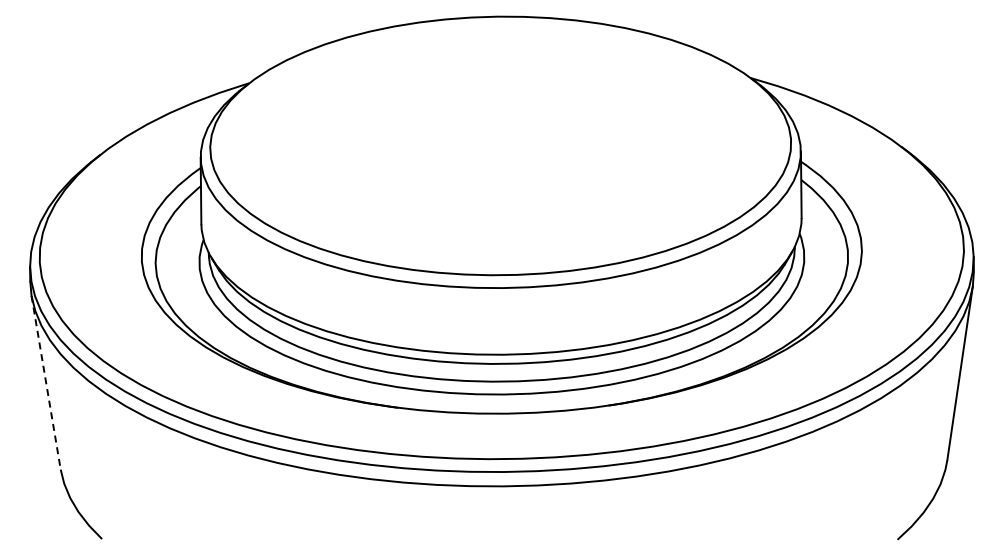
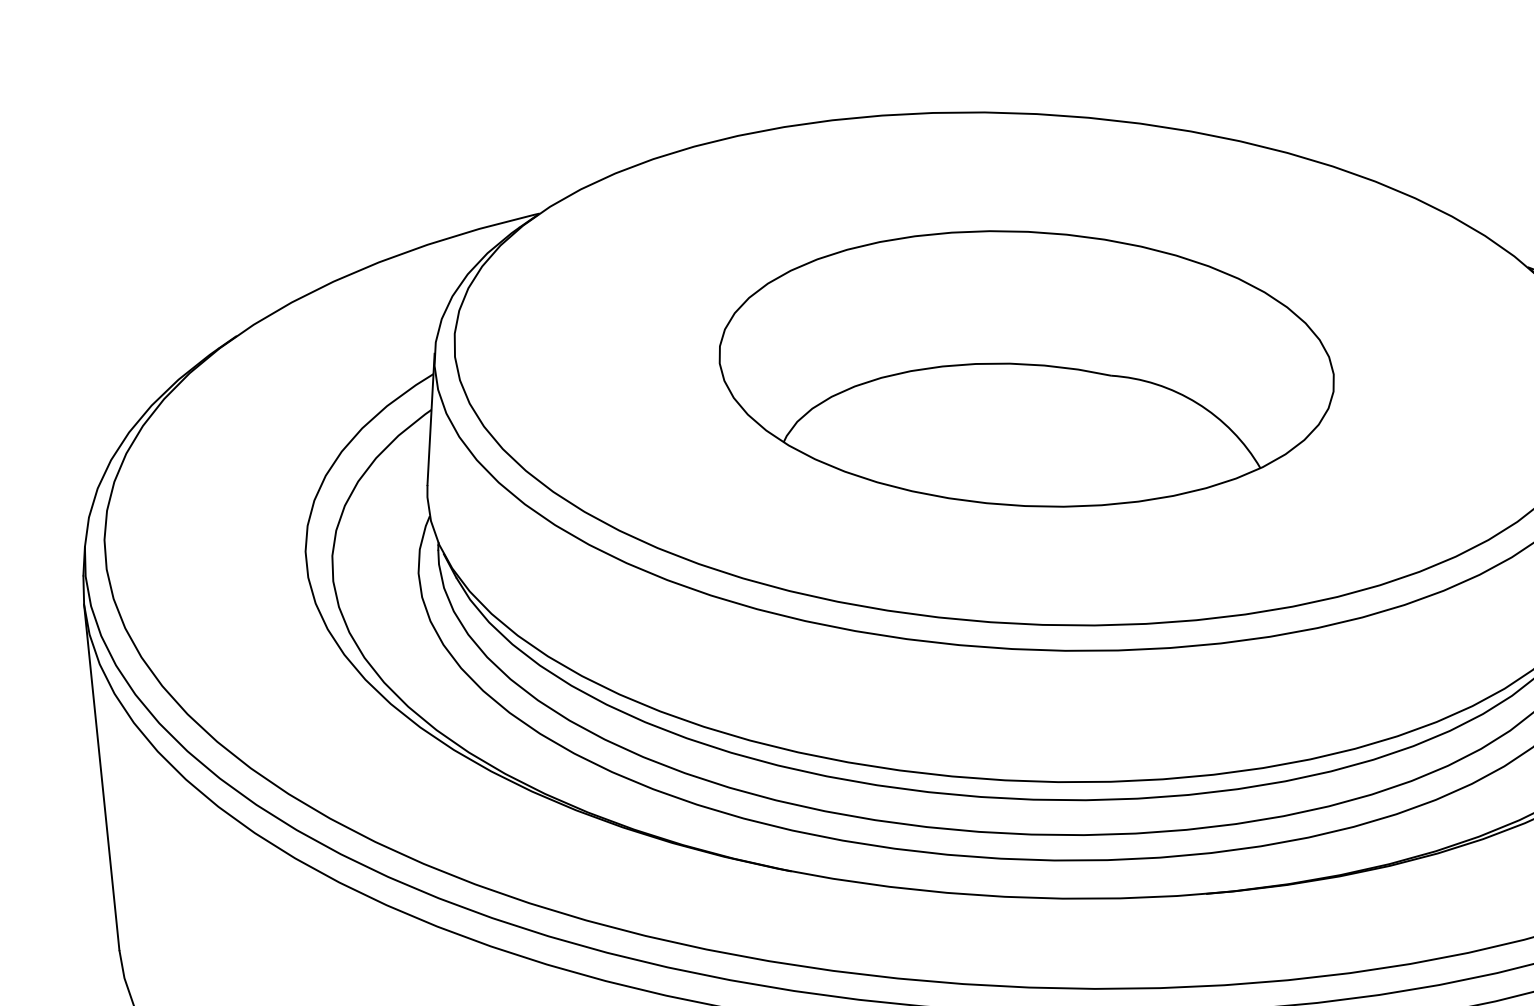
part: (500, 145) -> (1026, 368), added
line: (46, 383) -> (102, 778), dashed -> solid

